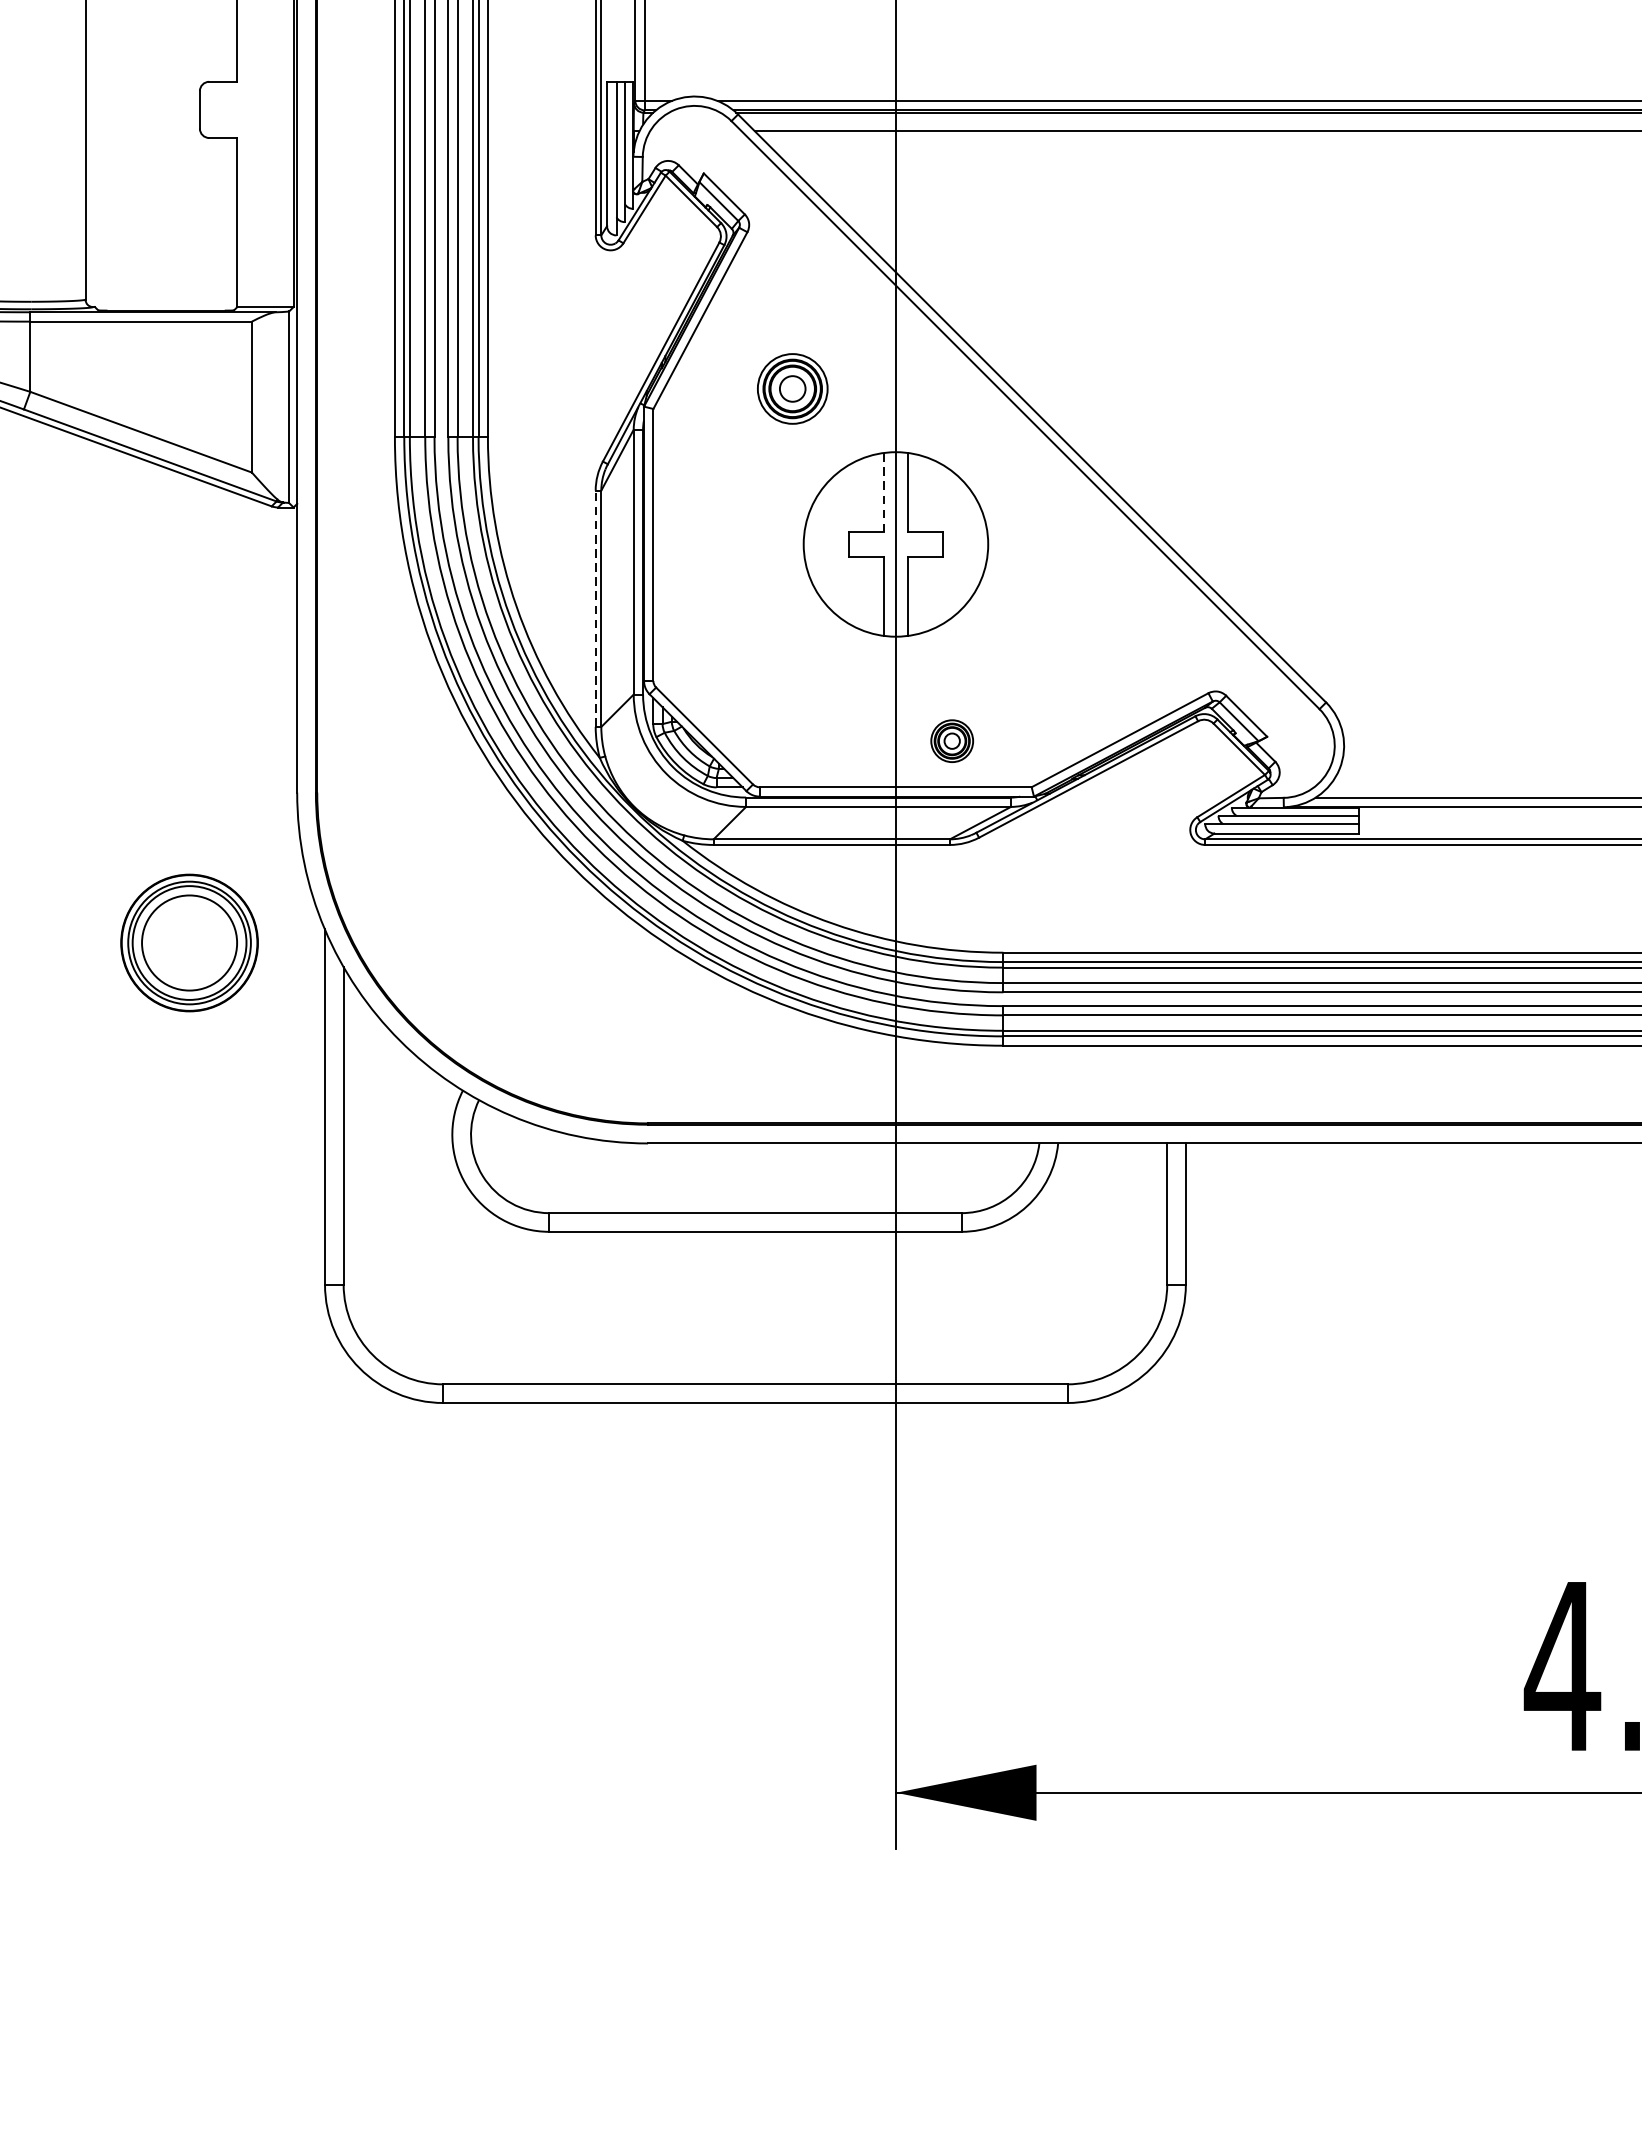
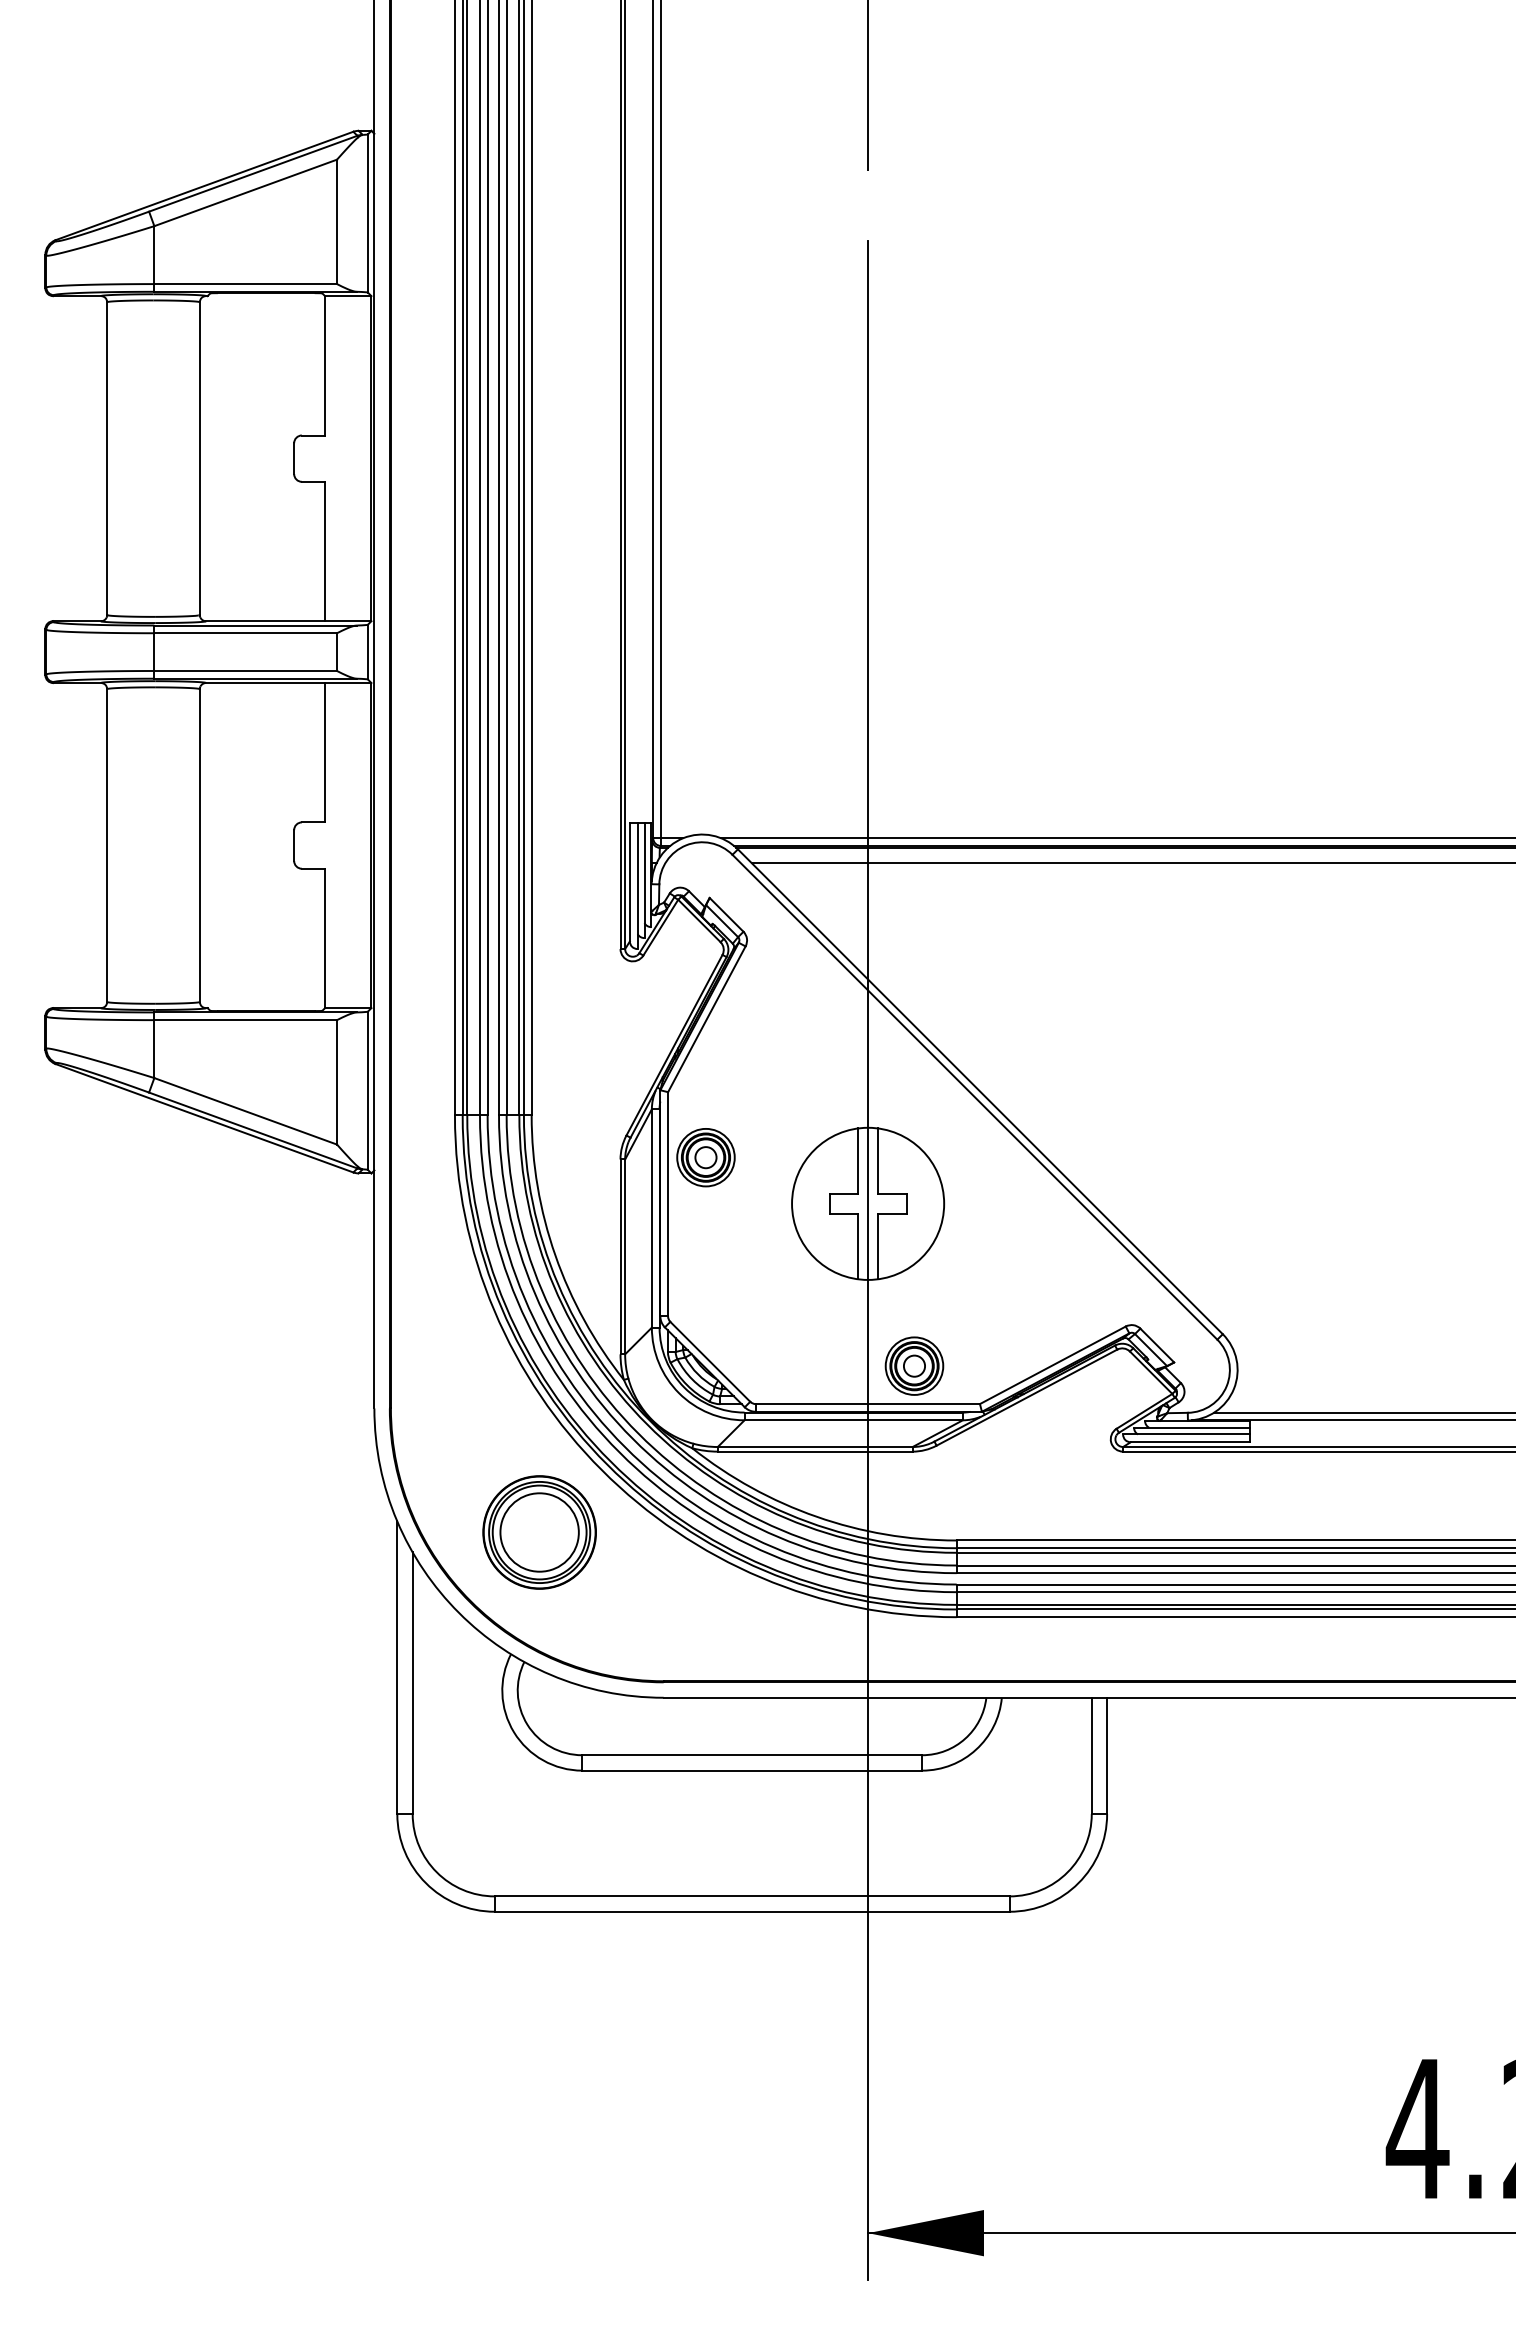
part: (792, 388) -> (705, 1157), moved
line: (884, 493) -> (858, 1161), dashed -> solid
line: (595, 608) -> (620, 1256), dashed -> solid
part: (952, 740) -> (914, 1365), size x1.67
part: (189, 943) -> (539, 1532), moved

